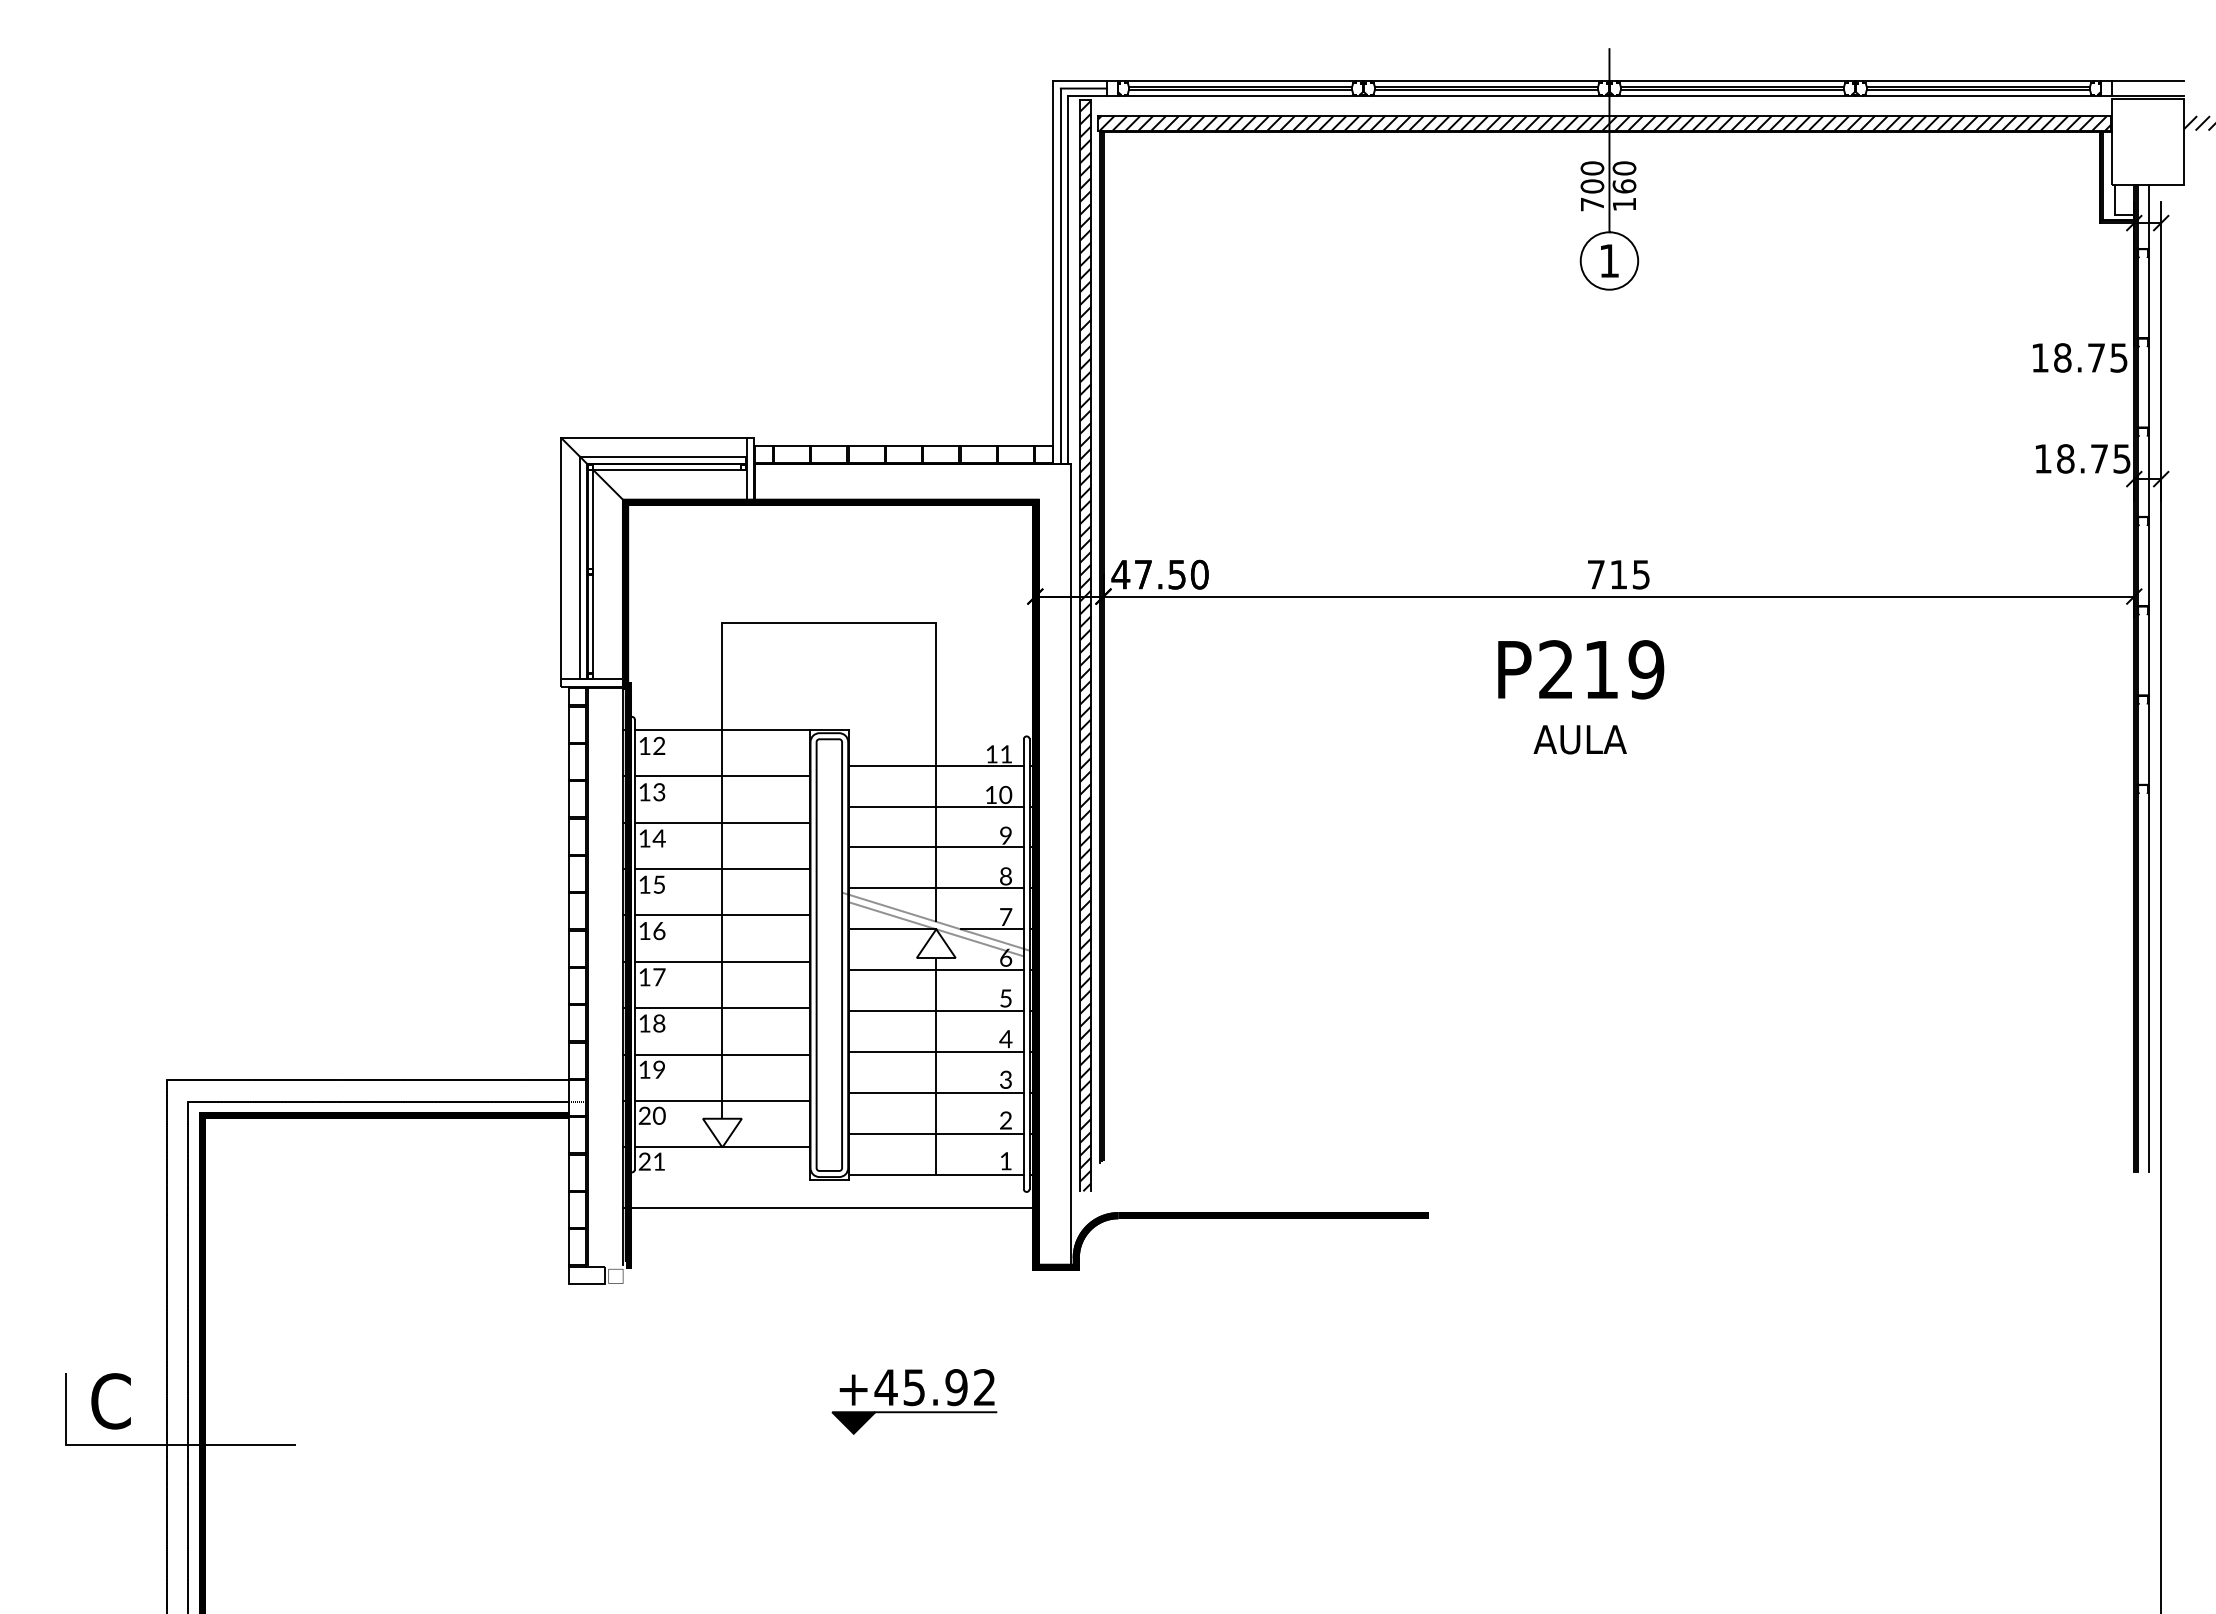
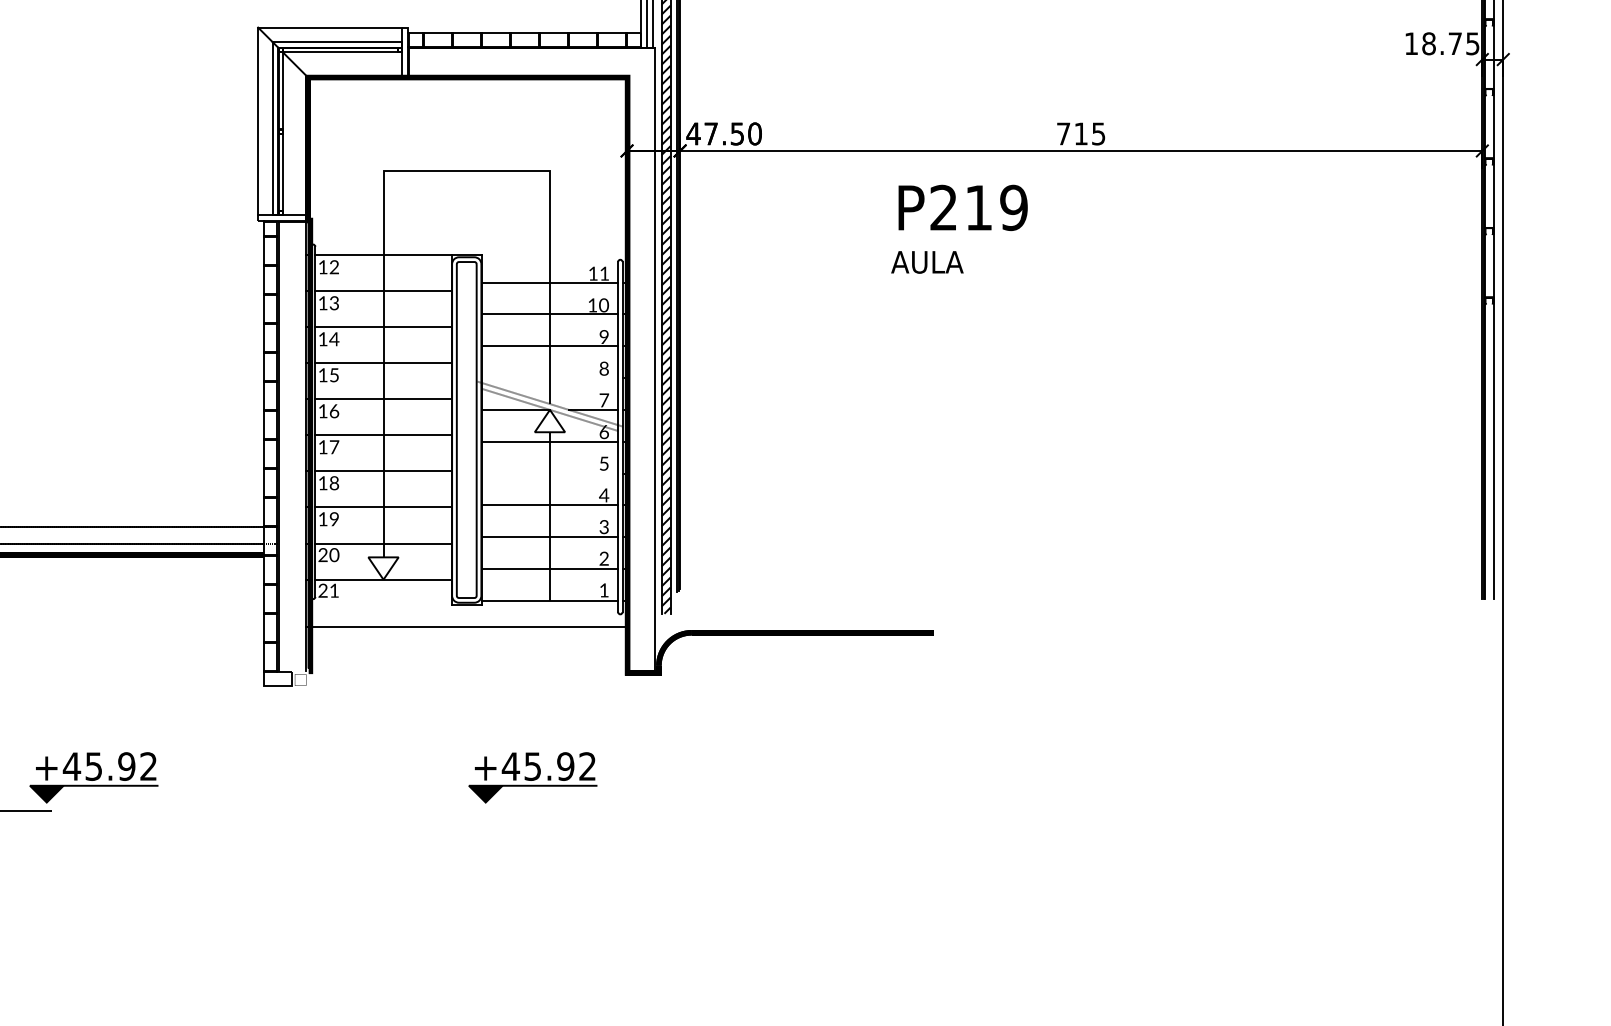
text: (1581, 669) -> (963, 207), moved
text: (1579, 739) -> (926, 262), moved
line: (935, 888) -> (549, 378), removed
line: (935, 1011) -> (549, 473), removed
part: (350, 1401) -> (94, 777), added

